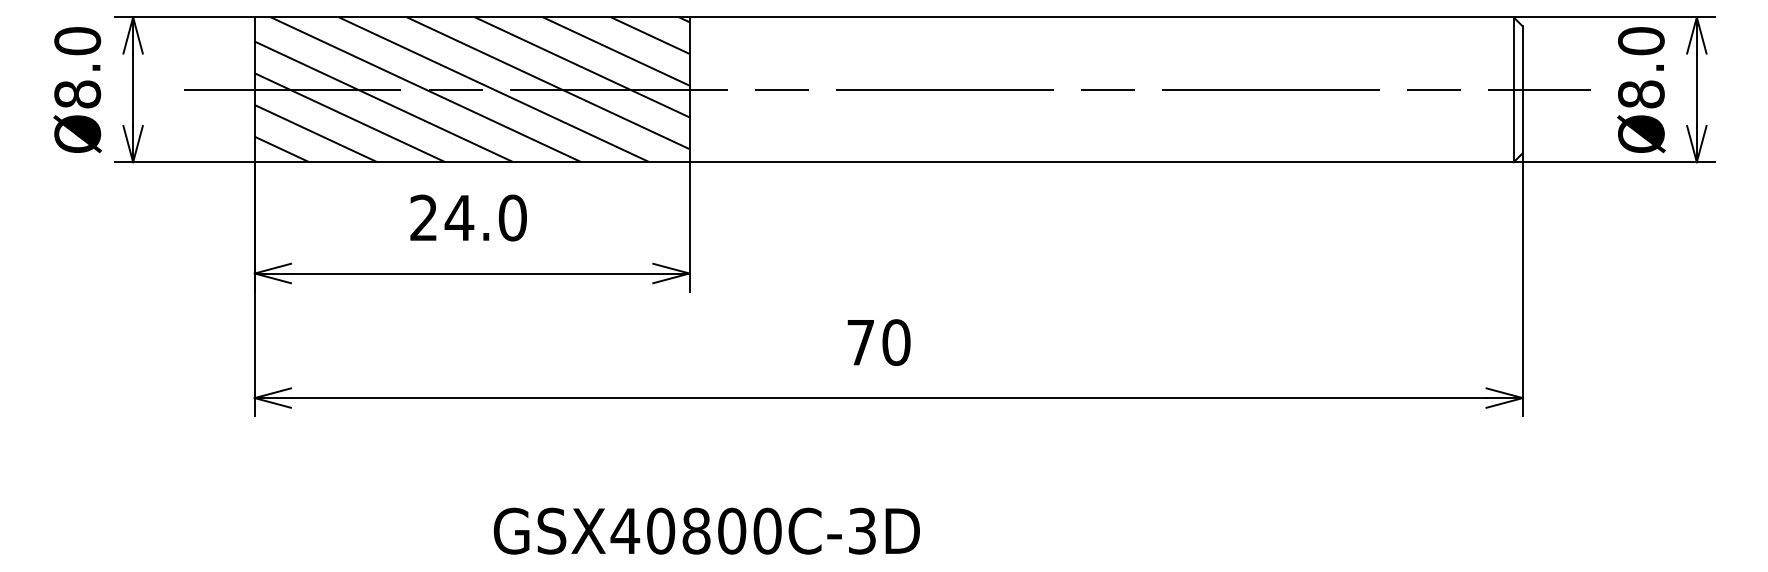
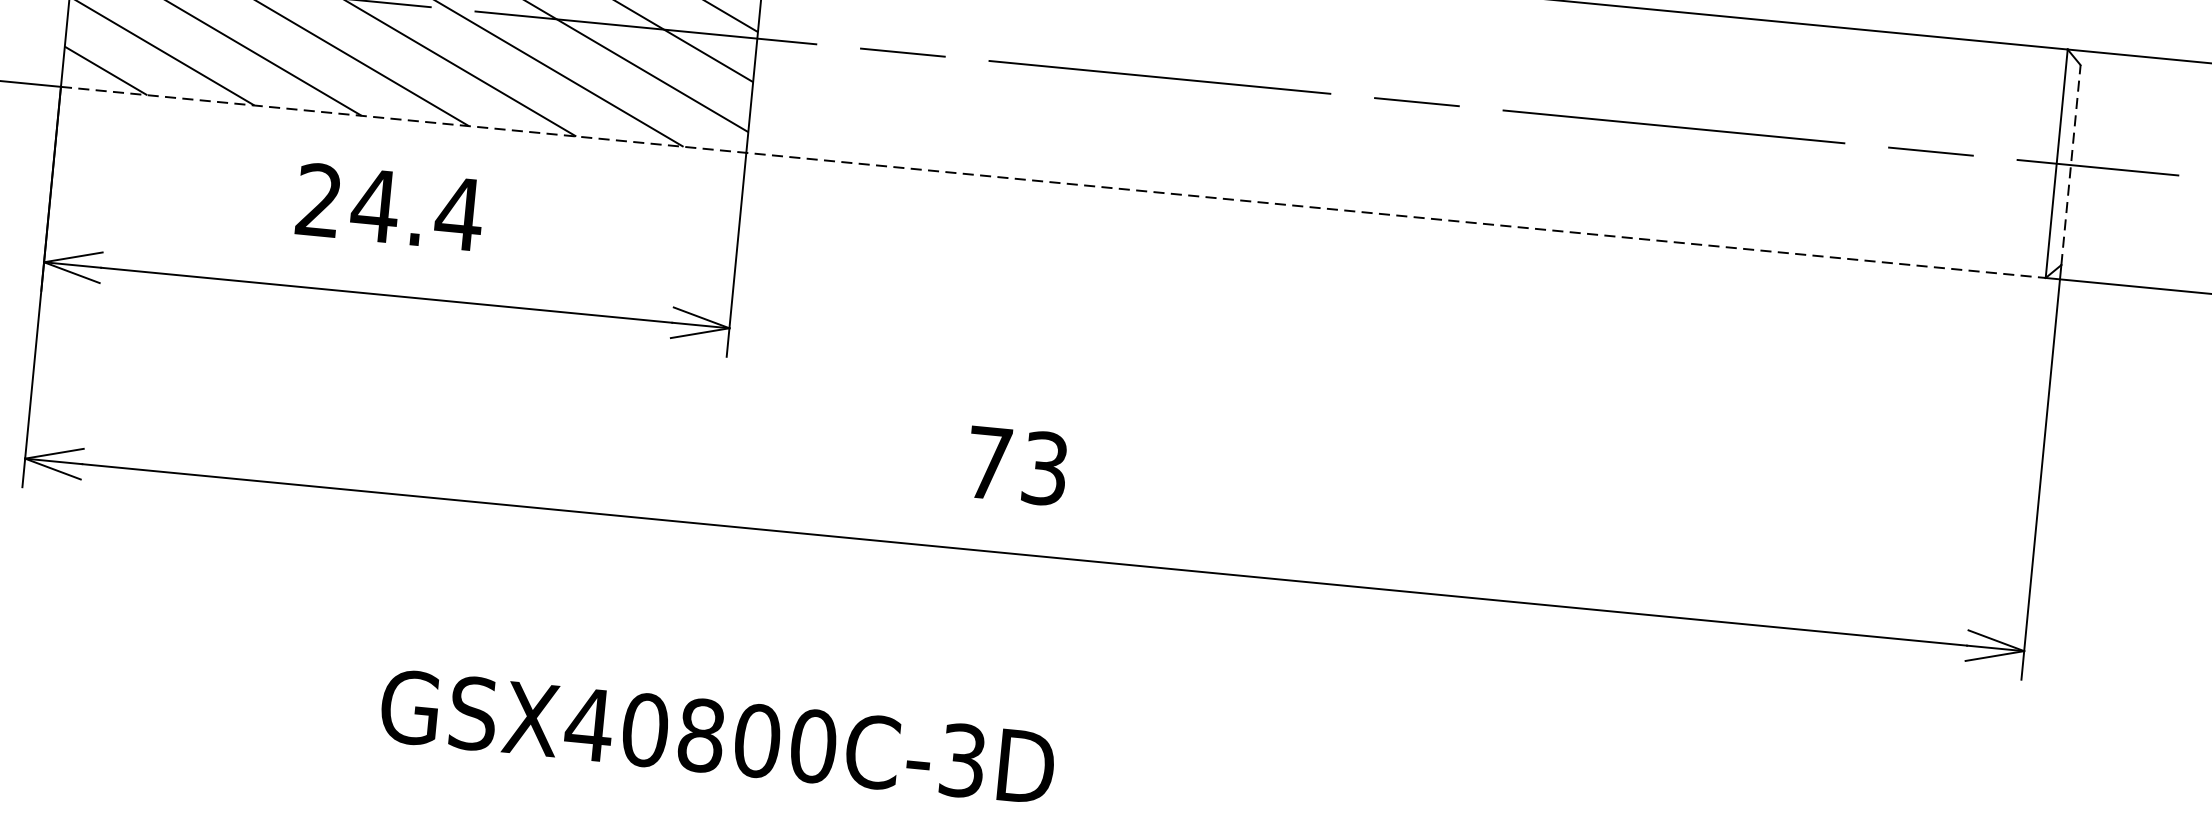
line: (1522, 89) -> (2070, 164), solid -> dashed
line: (884, 162) -> (1053, 182), solid -> dashed
text: (512, 217) -> (458, 213), 24.0 -> 24.4
text: (896, 342) -> (1045, 468), 70 -> 73

